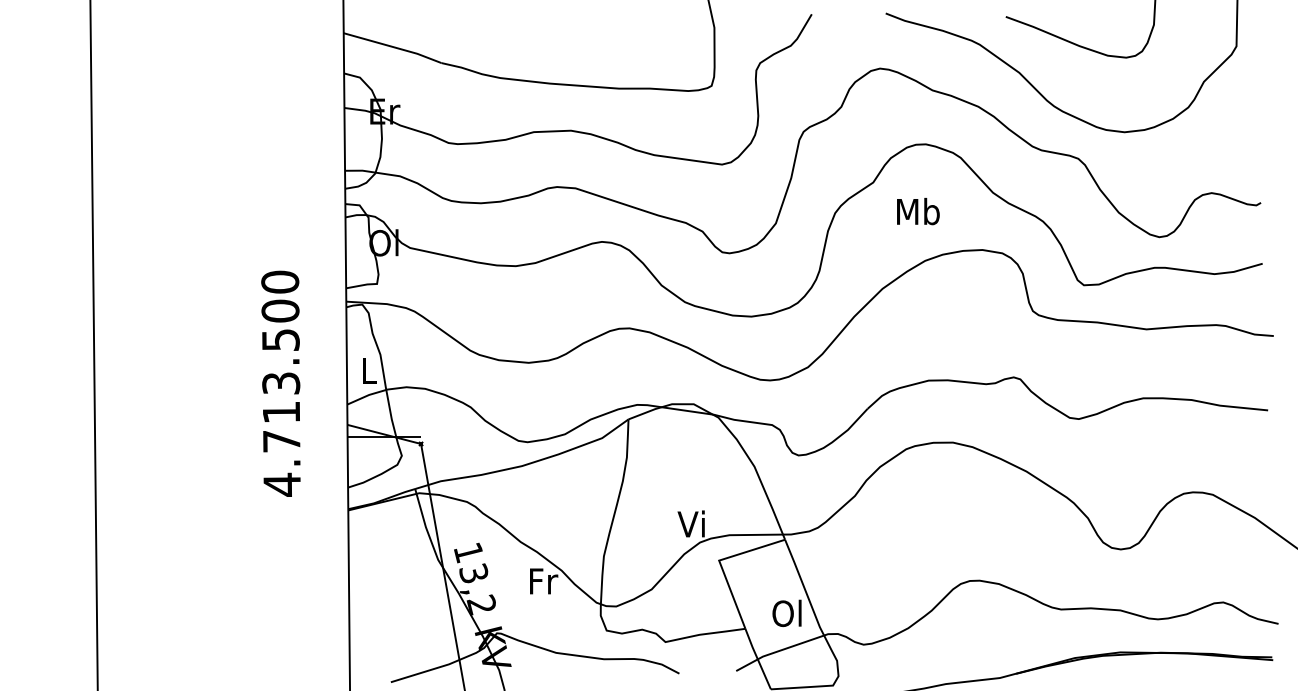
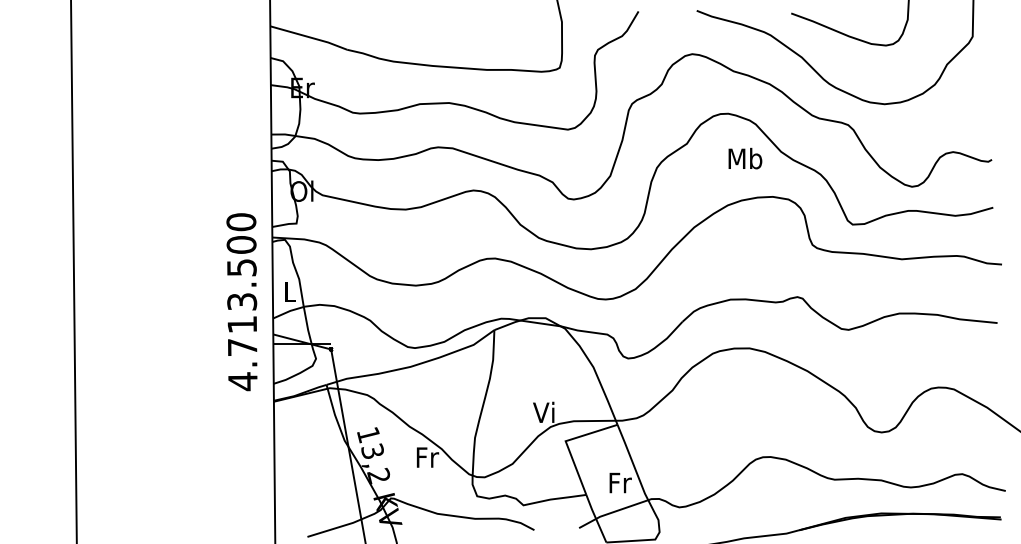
text: (918, 211) -> (745, 158), moved
text: (280, 384) -> (241, 302), moved
text: (787, 613) -> (619, 482), Ol -> Fr

